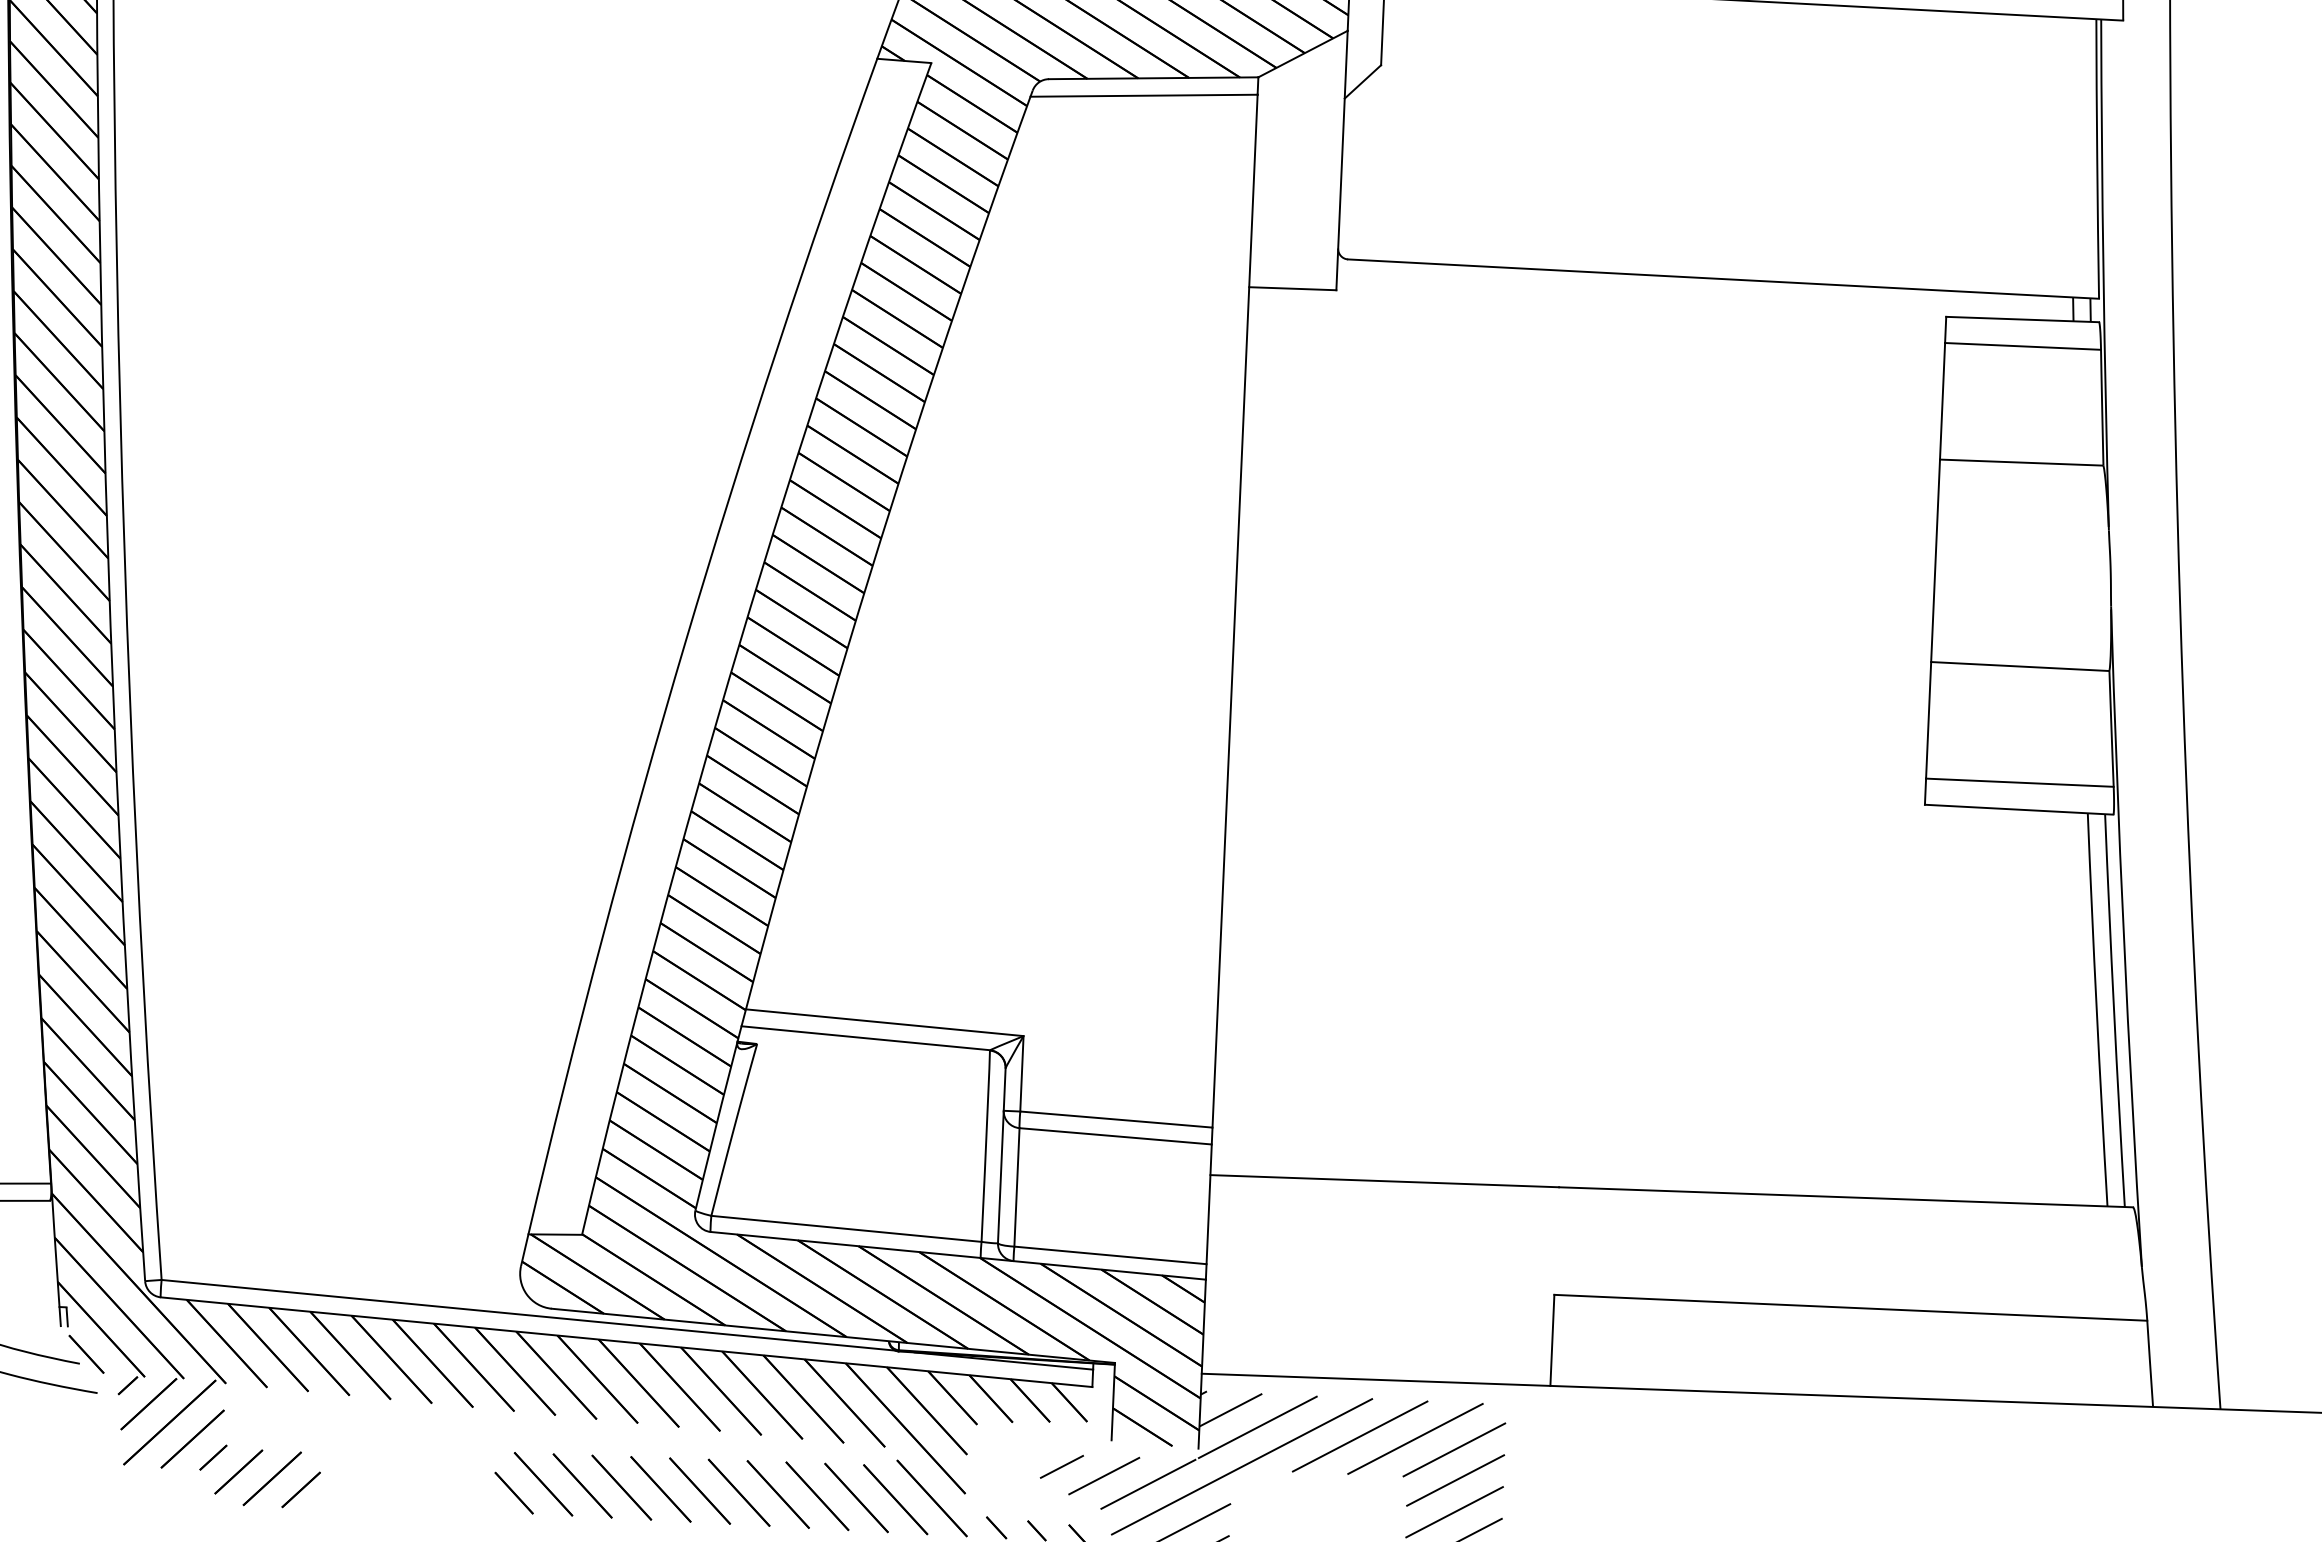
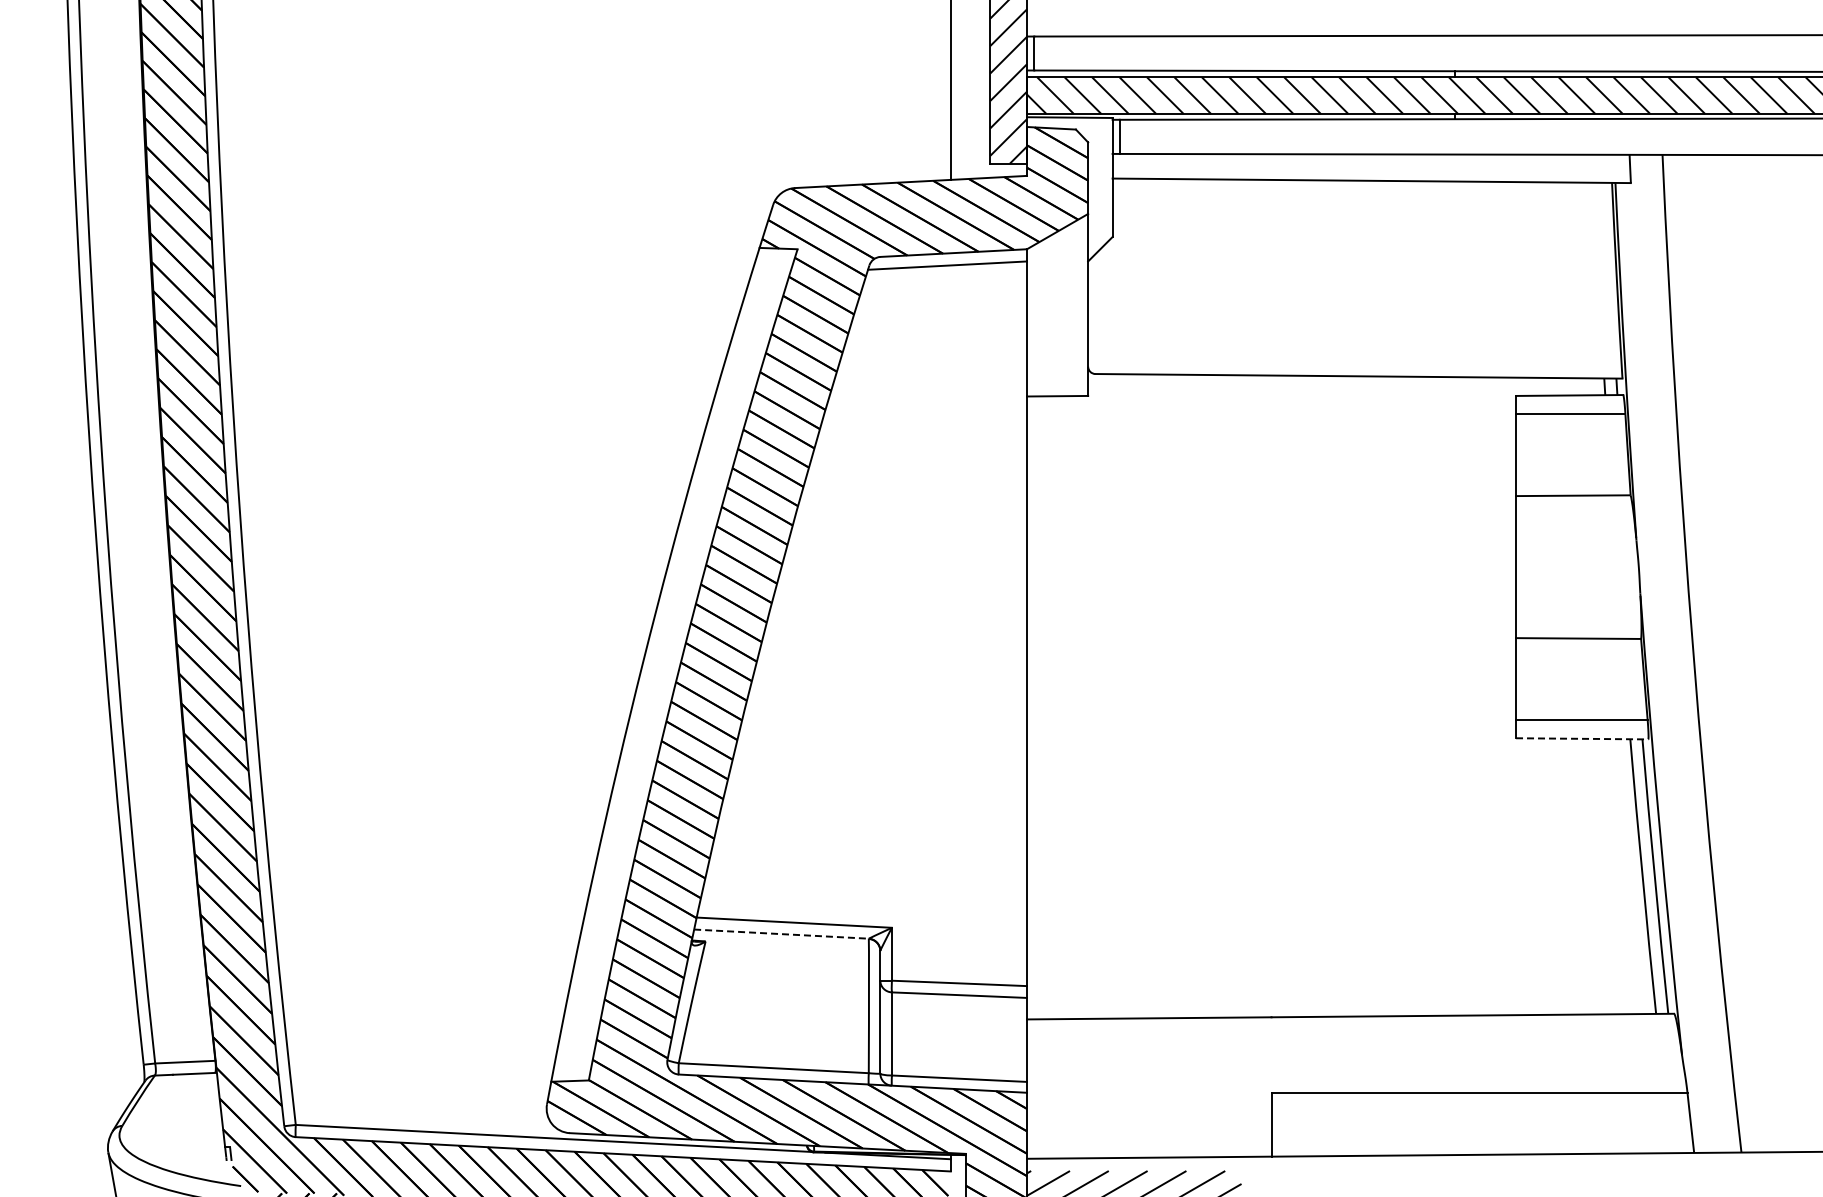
line: (2019, 809) -> (1582, 738), solid -> dashed
line: (867, 1038) -> (782, 934), solid -> dashed

